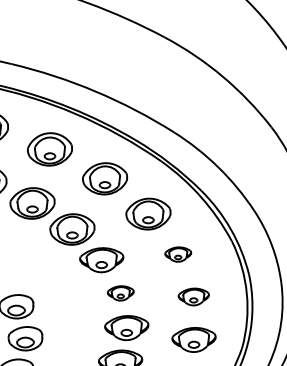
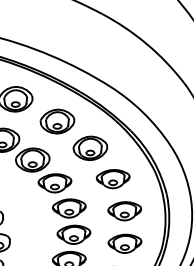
part: (177, 254) -> (112, 179), size x1.67
part: (120, 293) -> (69, 208), size x1.67
part: (193, 296) -> (124, 210), size x1.43

